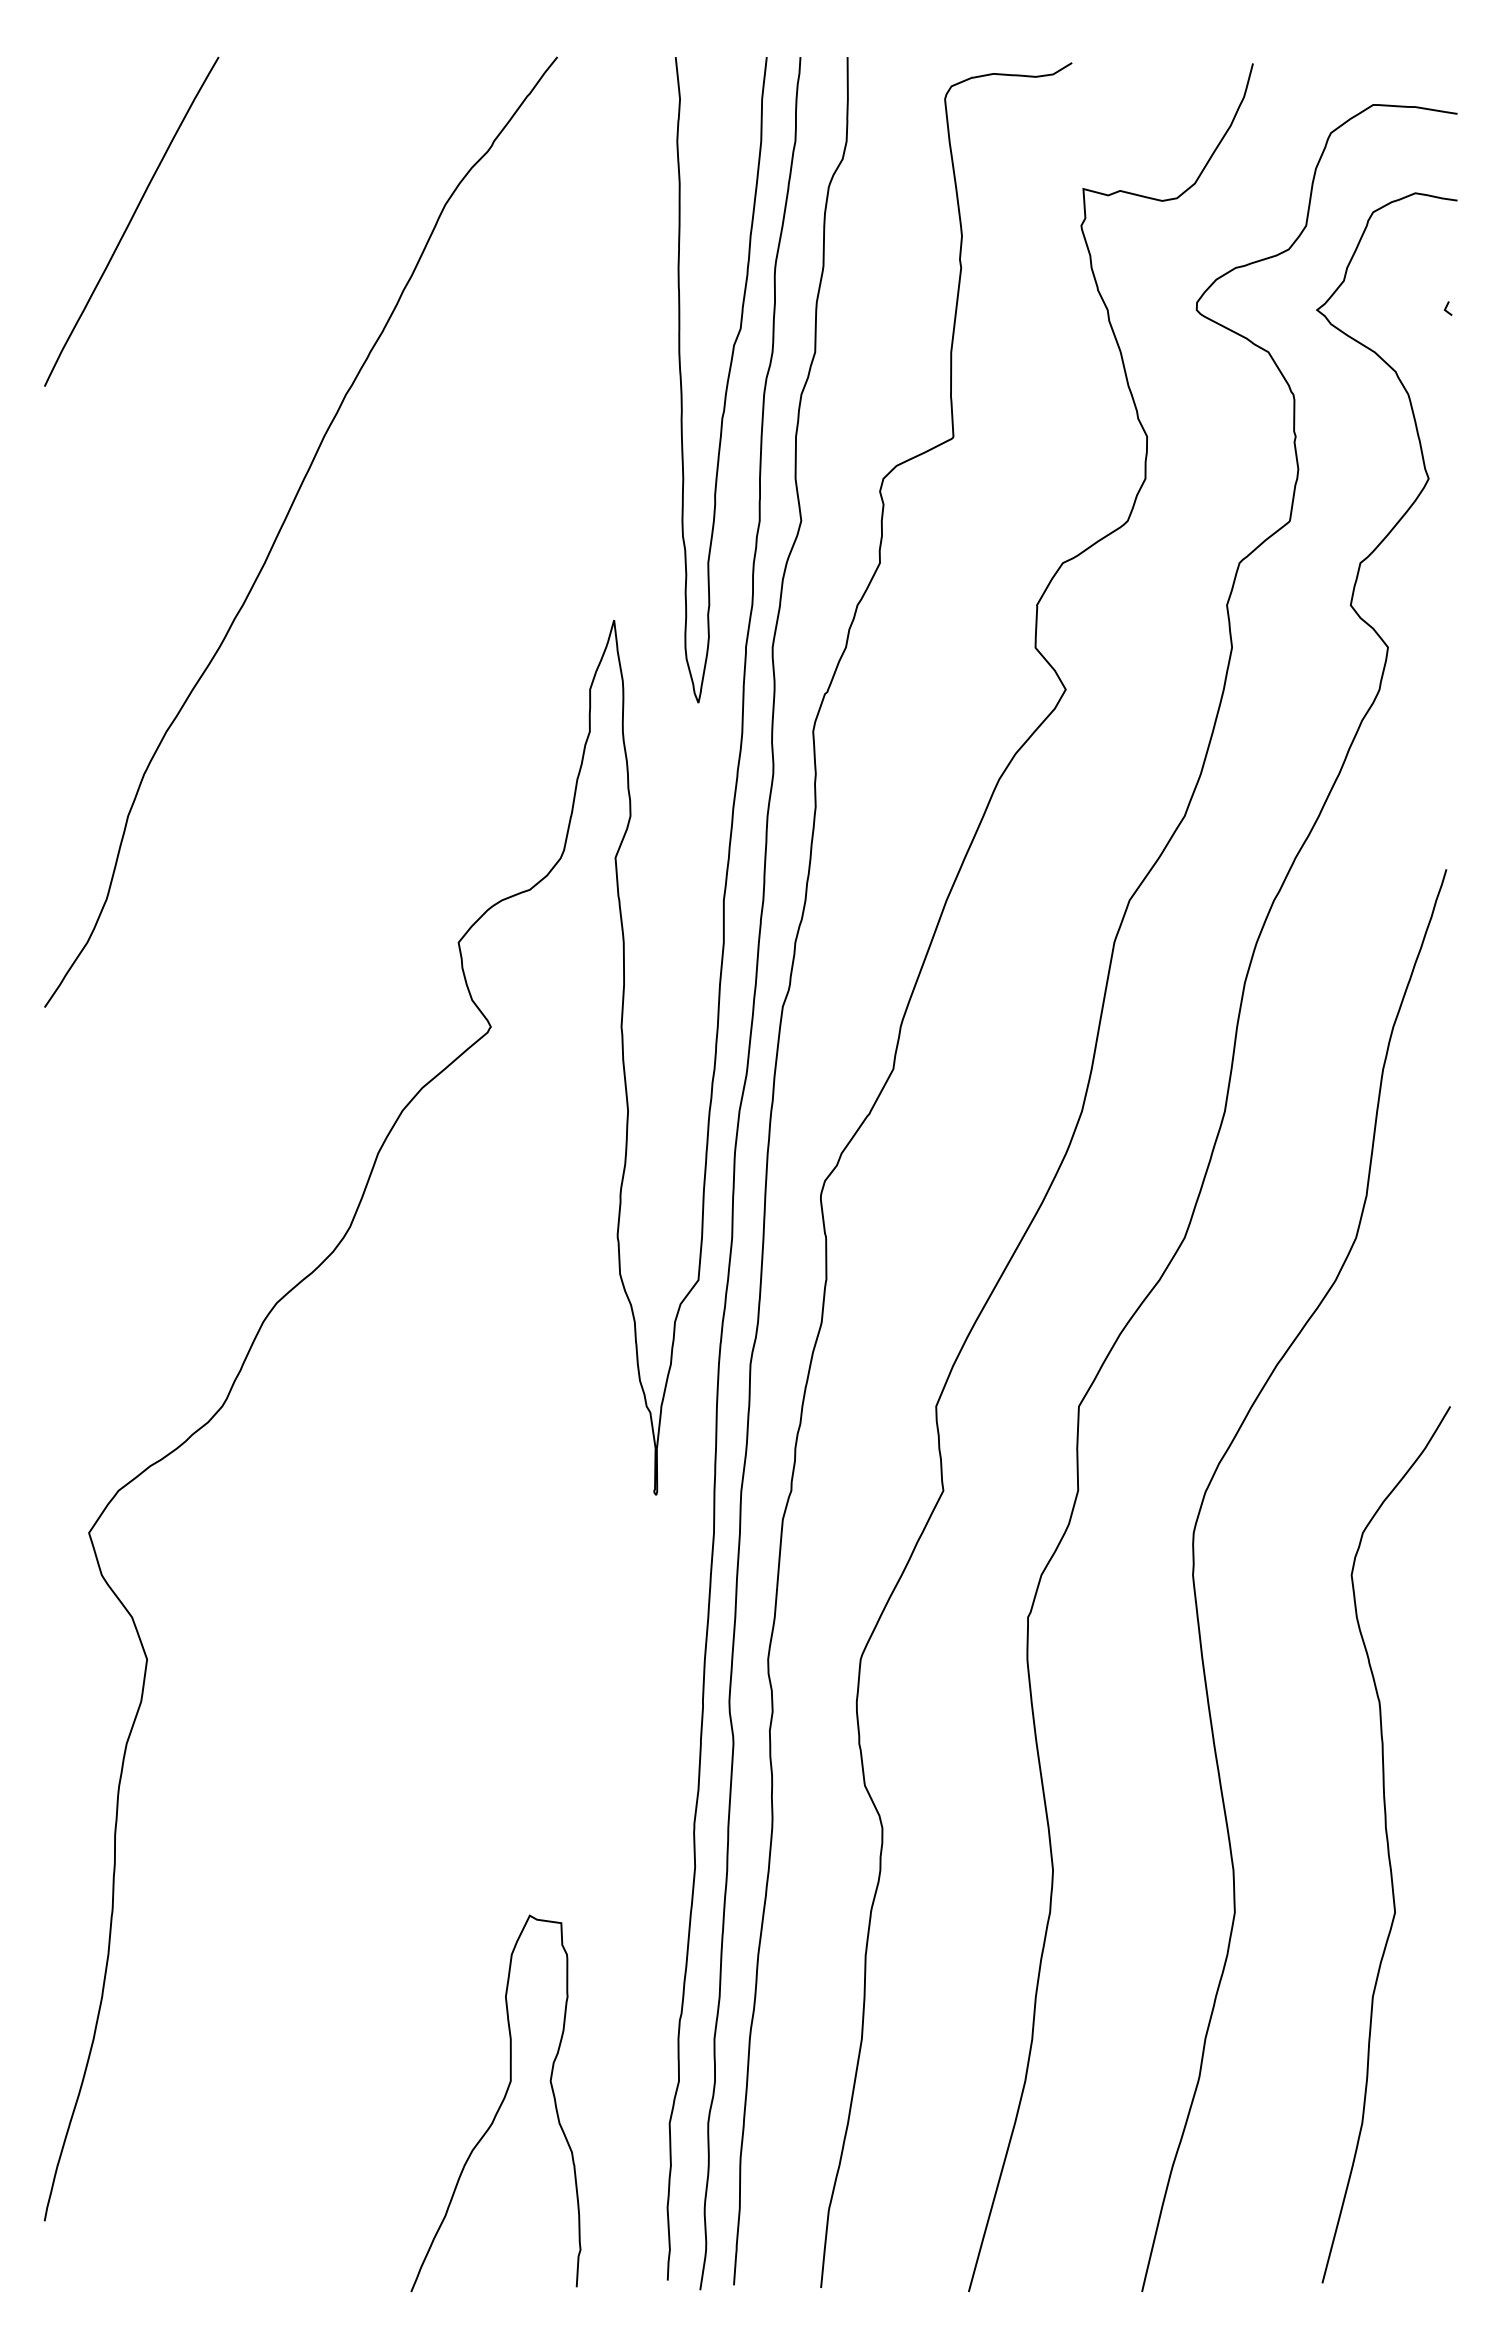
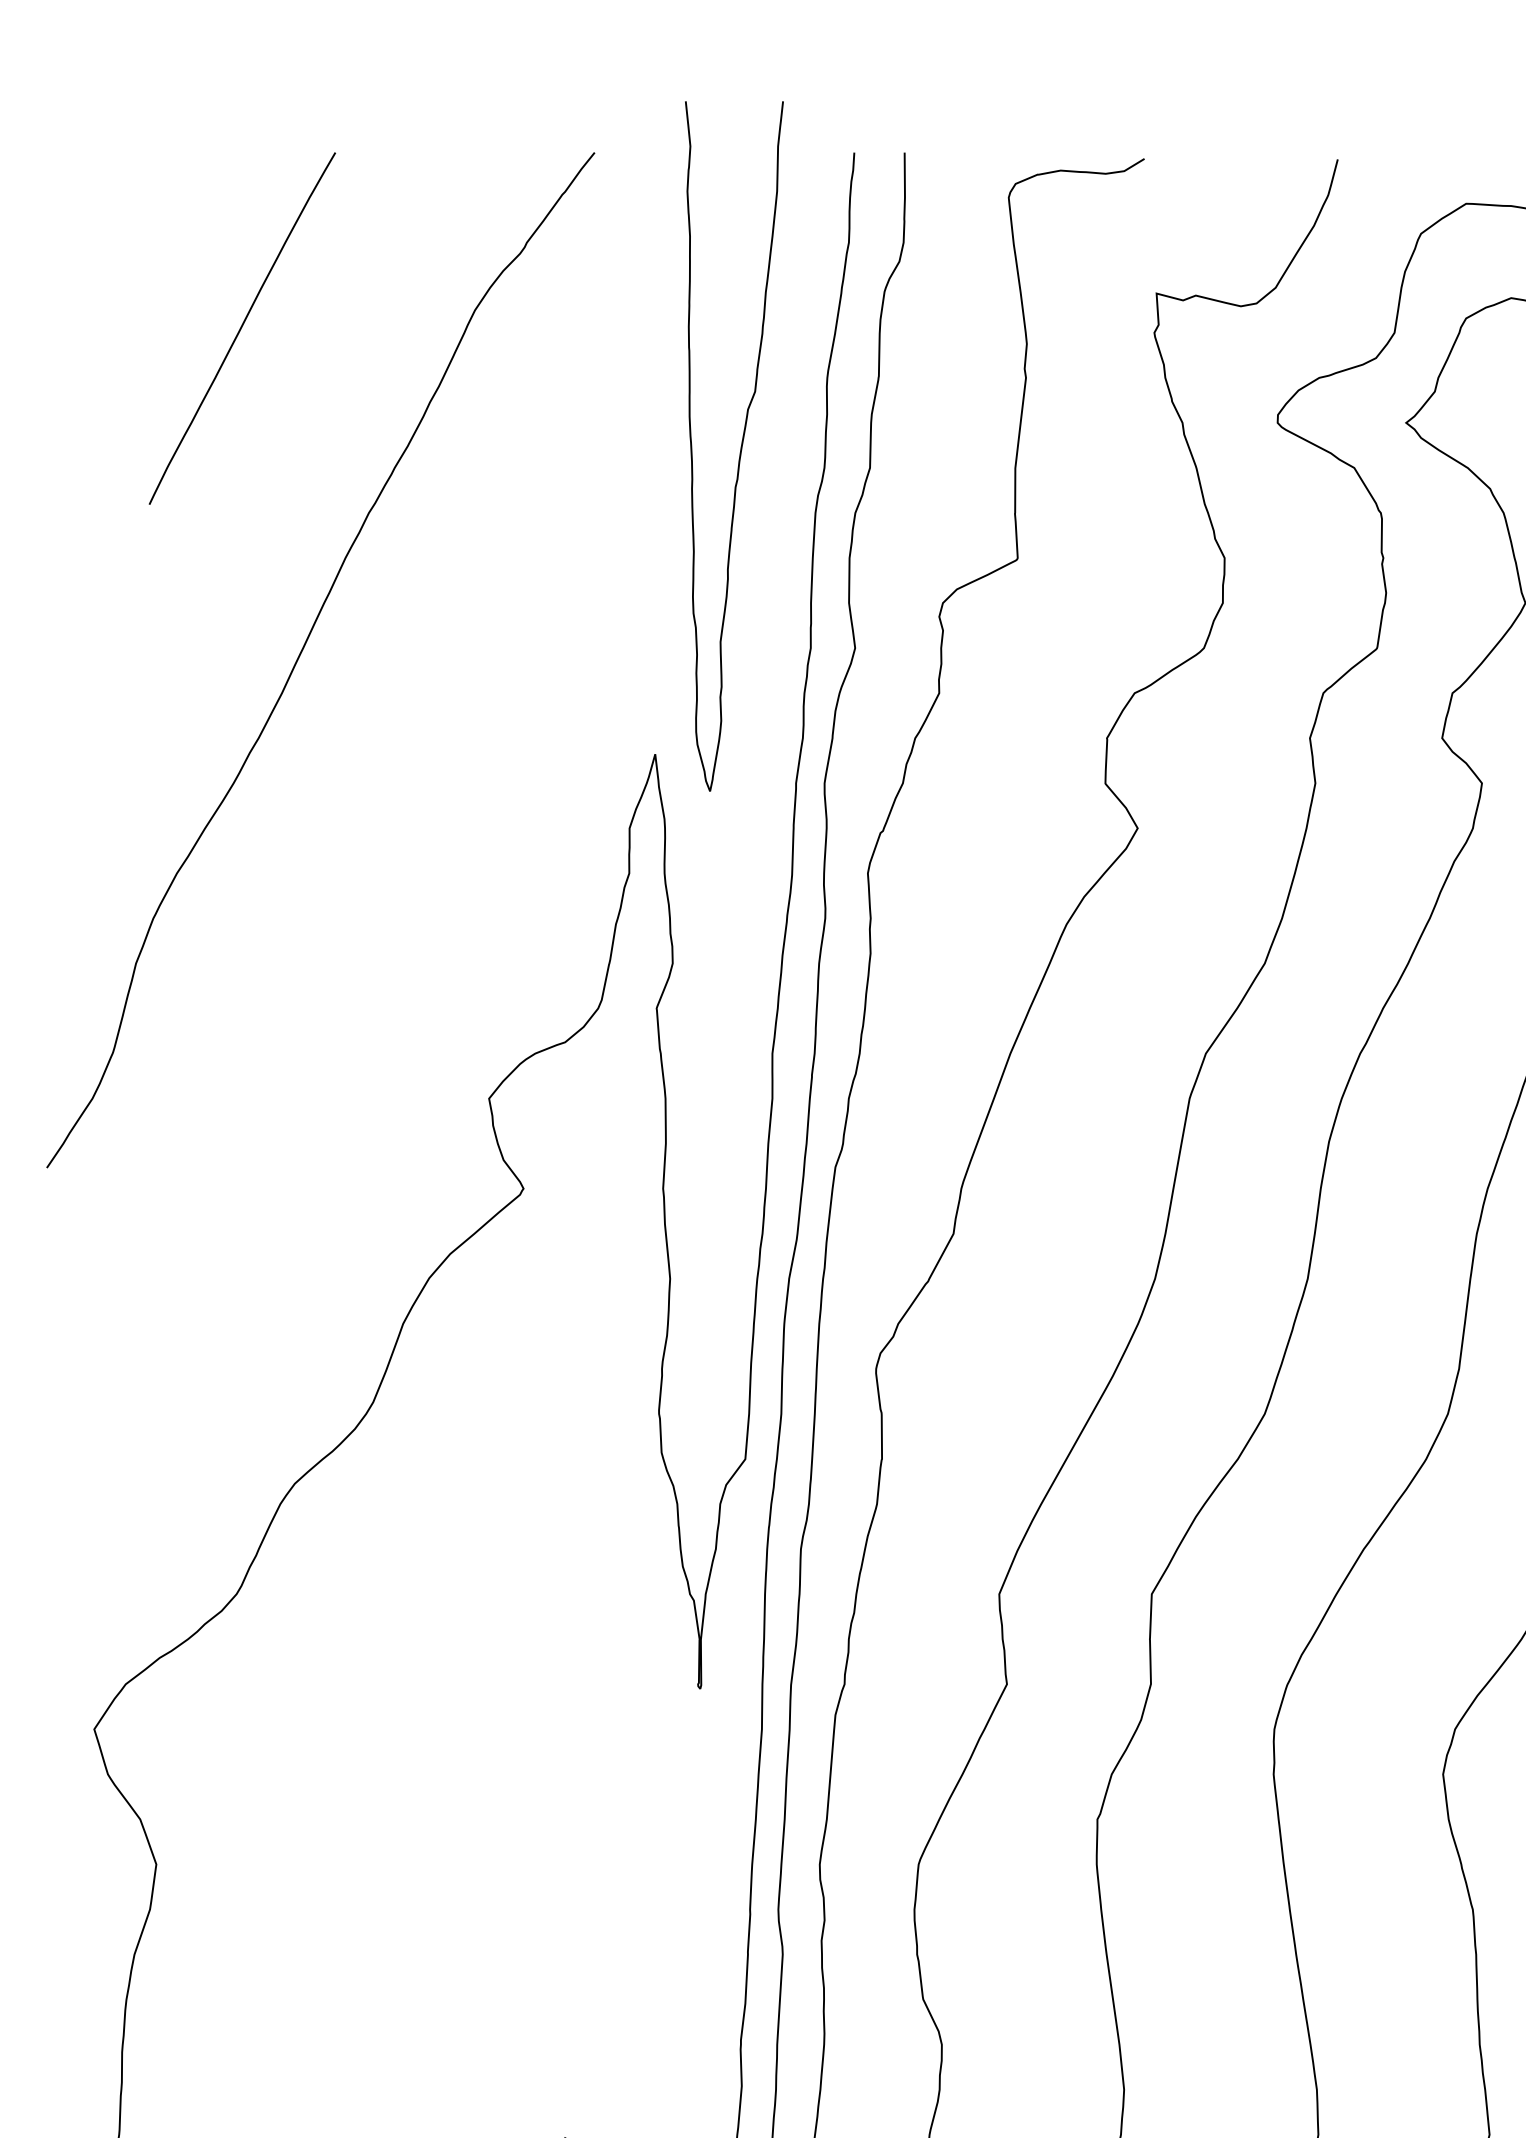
curve: (131, 221) -> (242, 328), moved
curve: (726, 382) -> (740, 449), moved

